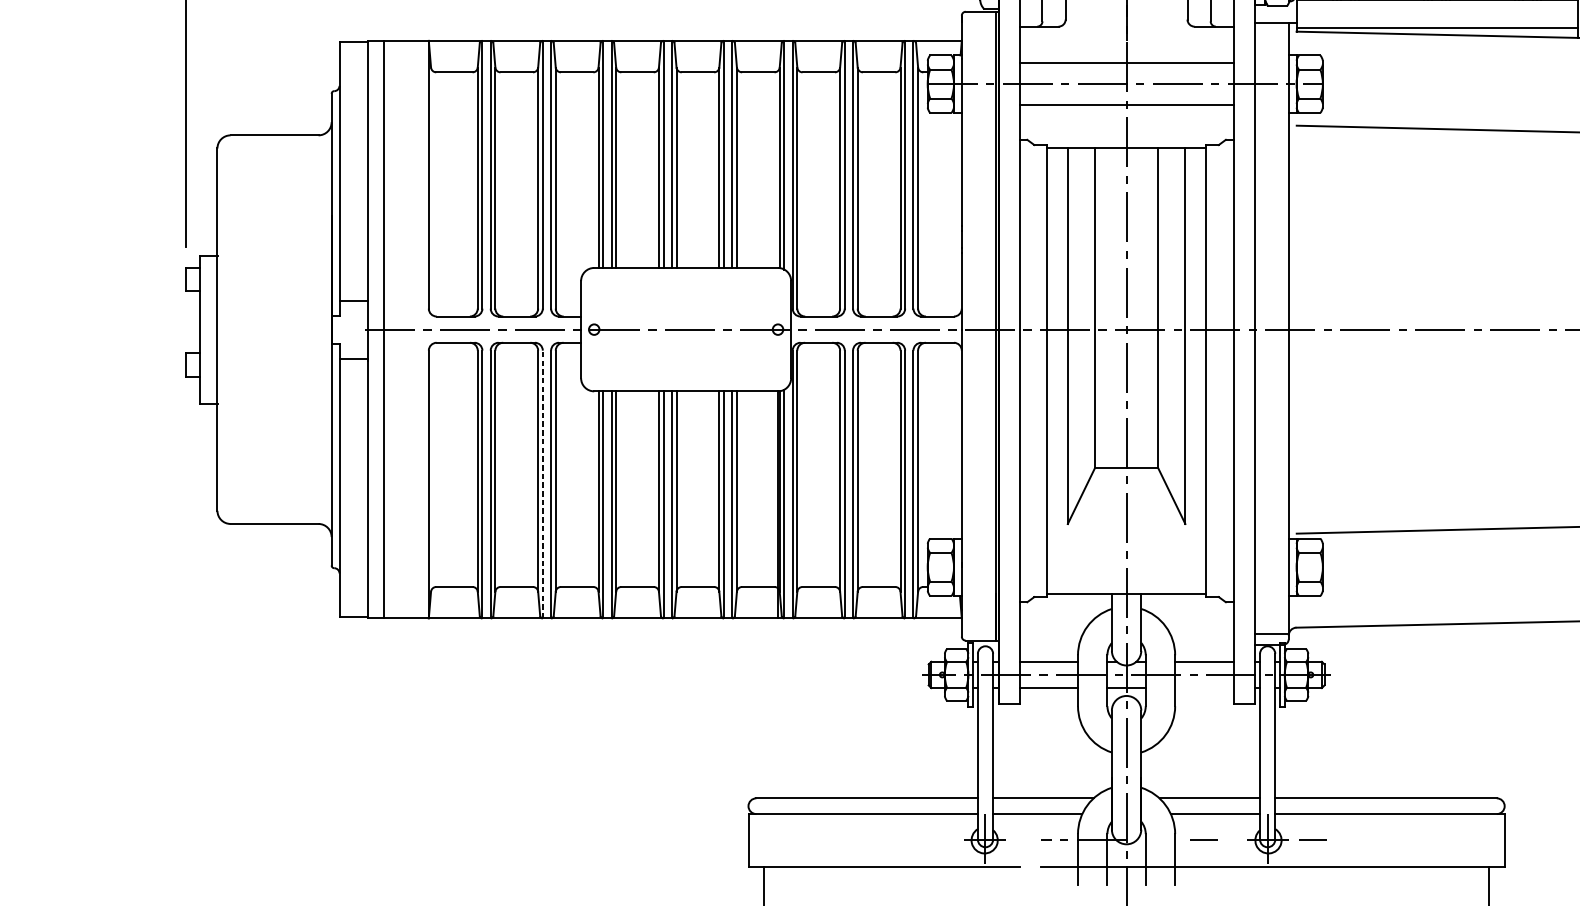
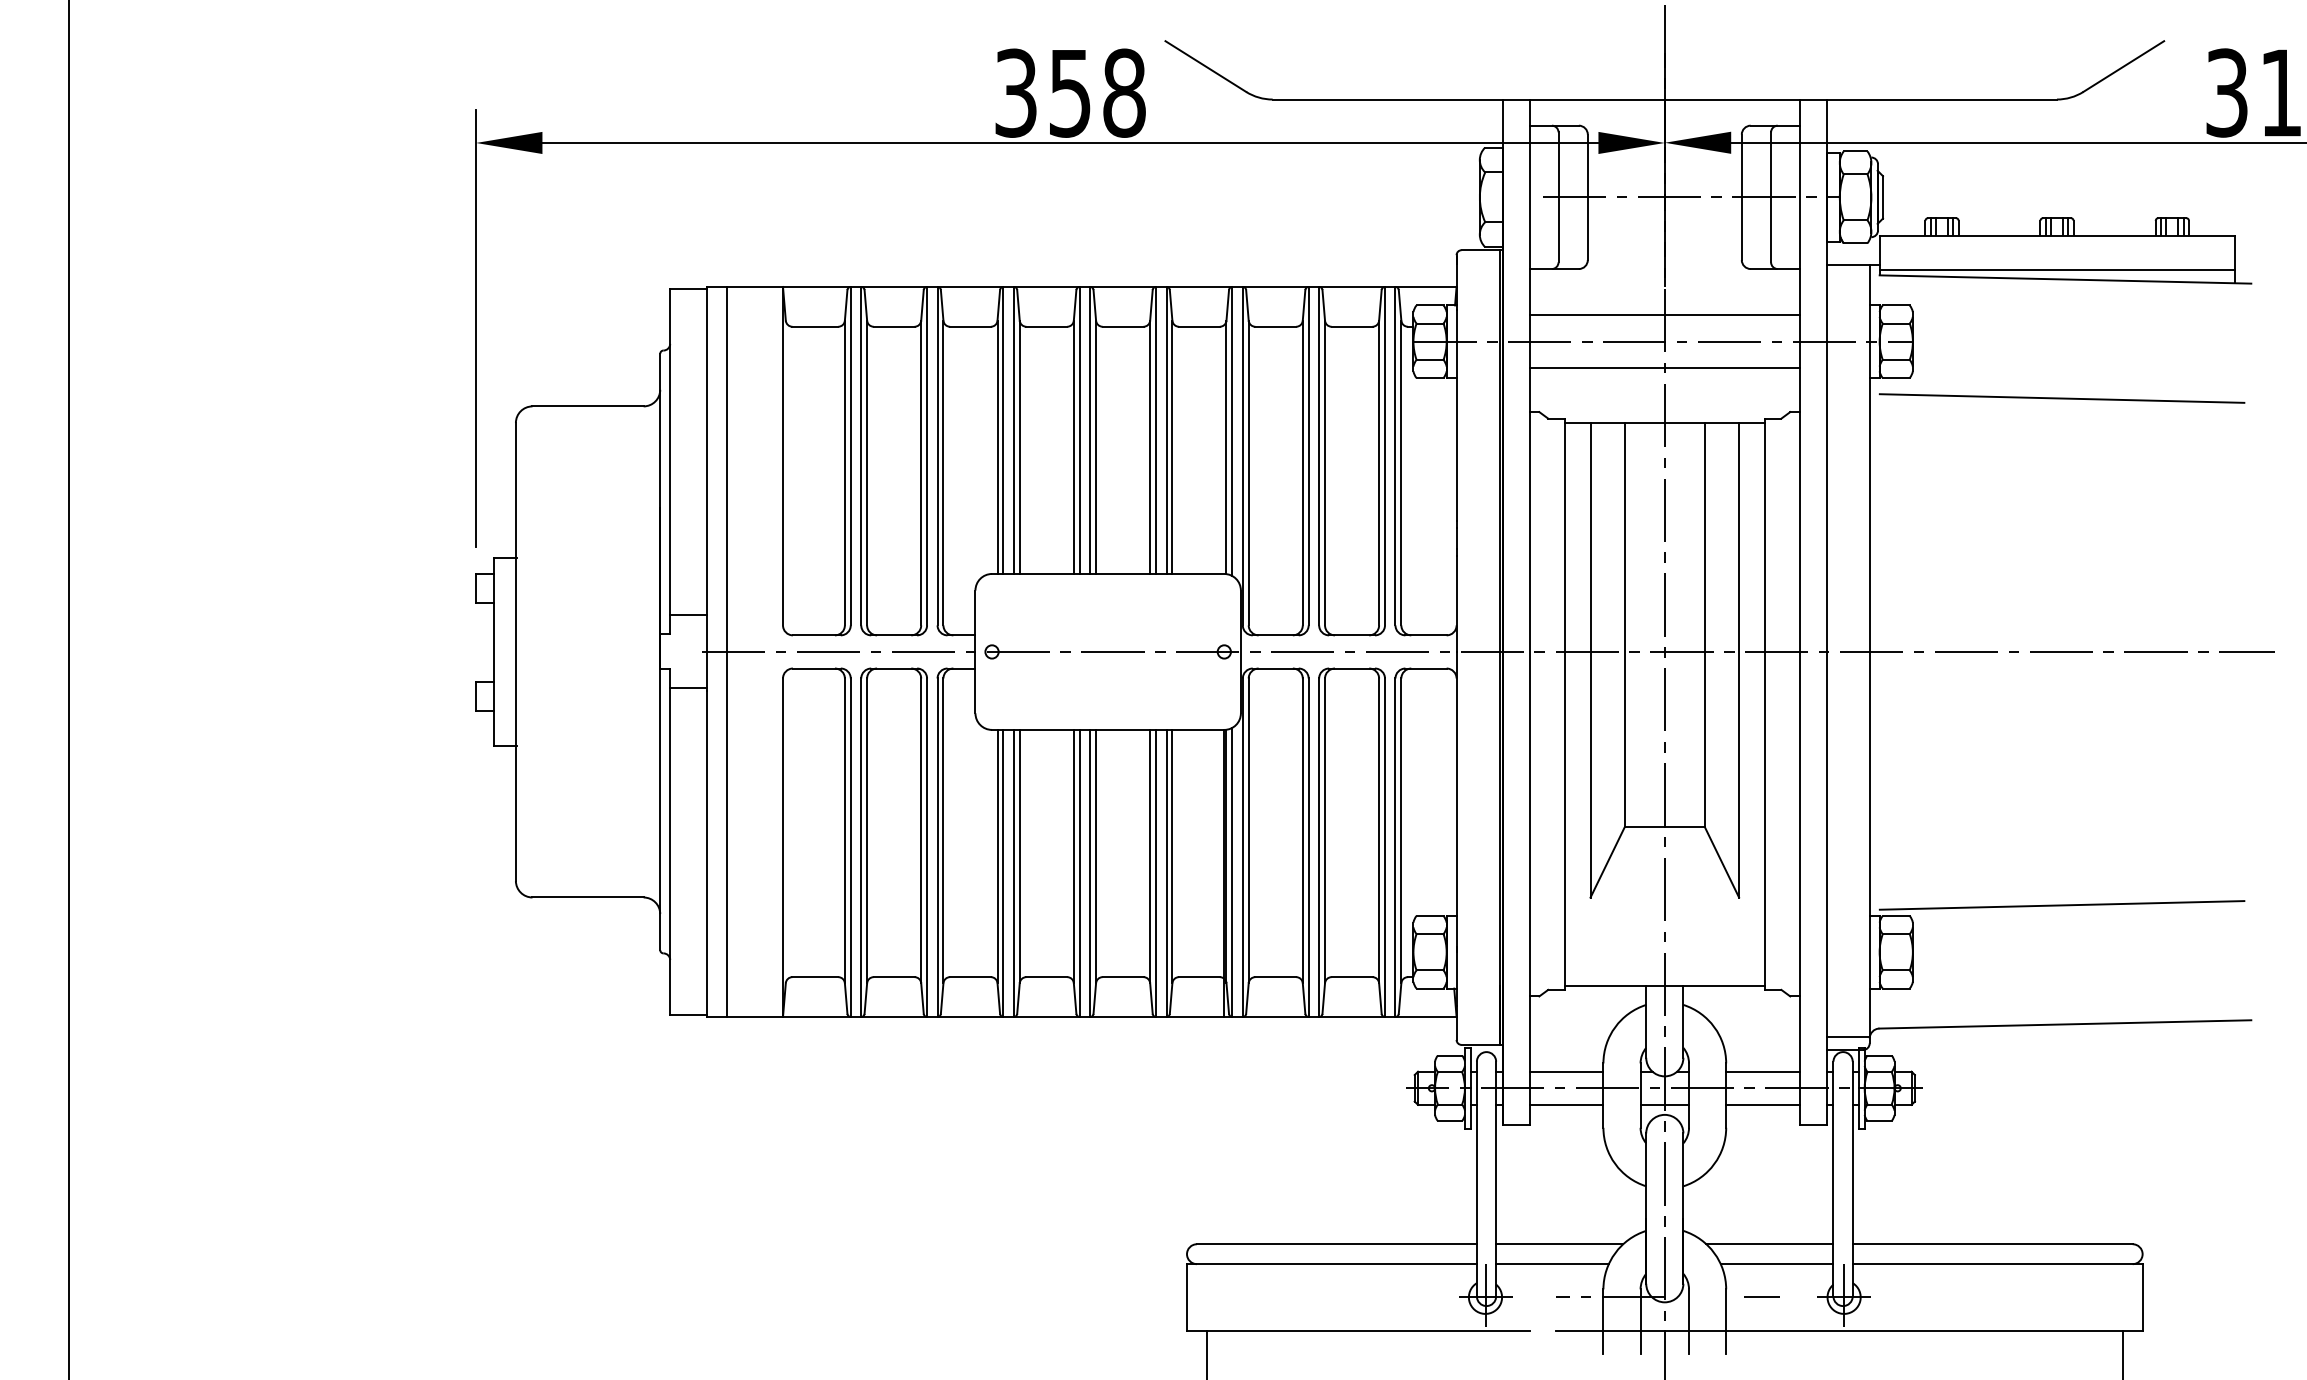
line: (543, 484) -> (927, 847), dashed -> solid
line: (1204, 687) -> (1763, 1104), added
line: (1312, 839) -> (1899, 1296), removed

